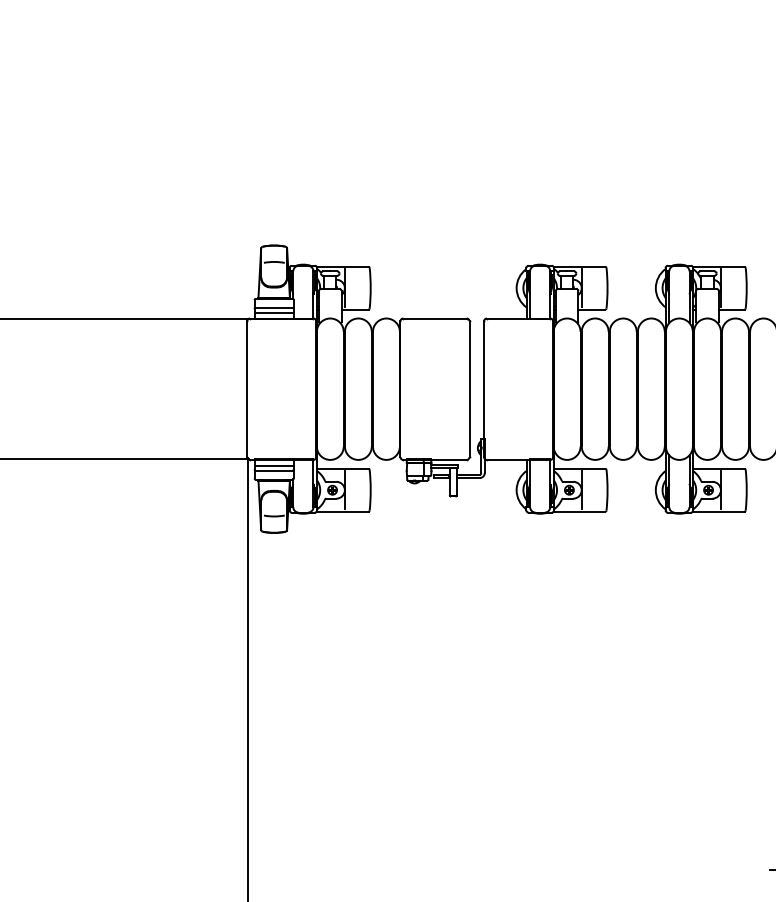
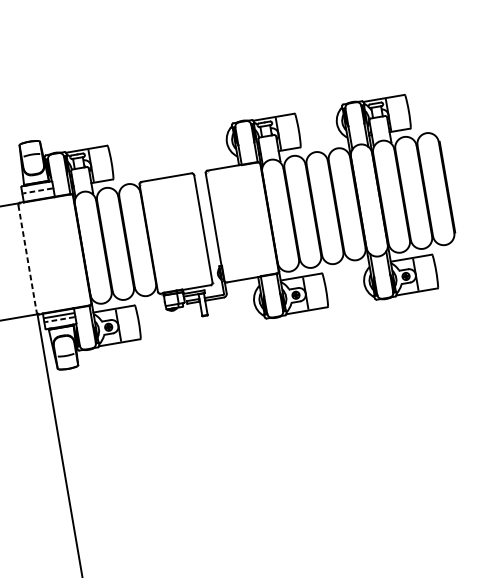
line: (274, 307) -> (38, 190), solid -> dashed
line: (273, 312) -> (37, 194), removed
line: (247, 389) -> (27, 259), solid -> dashed
line: (274, 470) -> (60, 319), solid -> dashed

